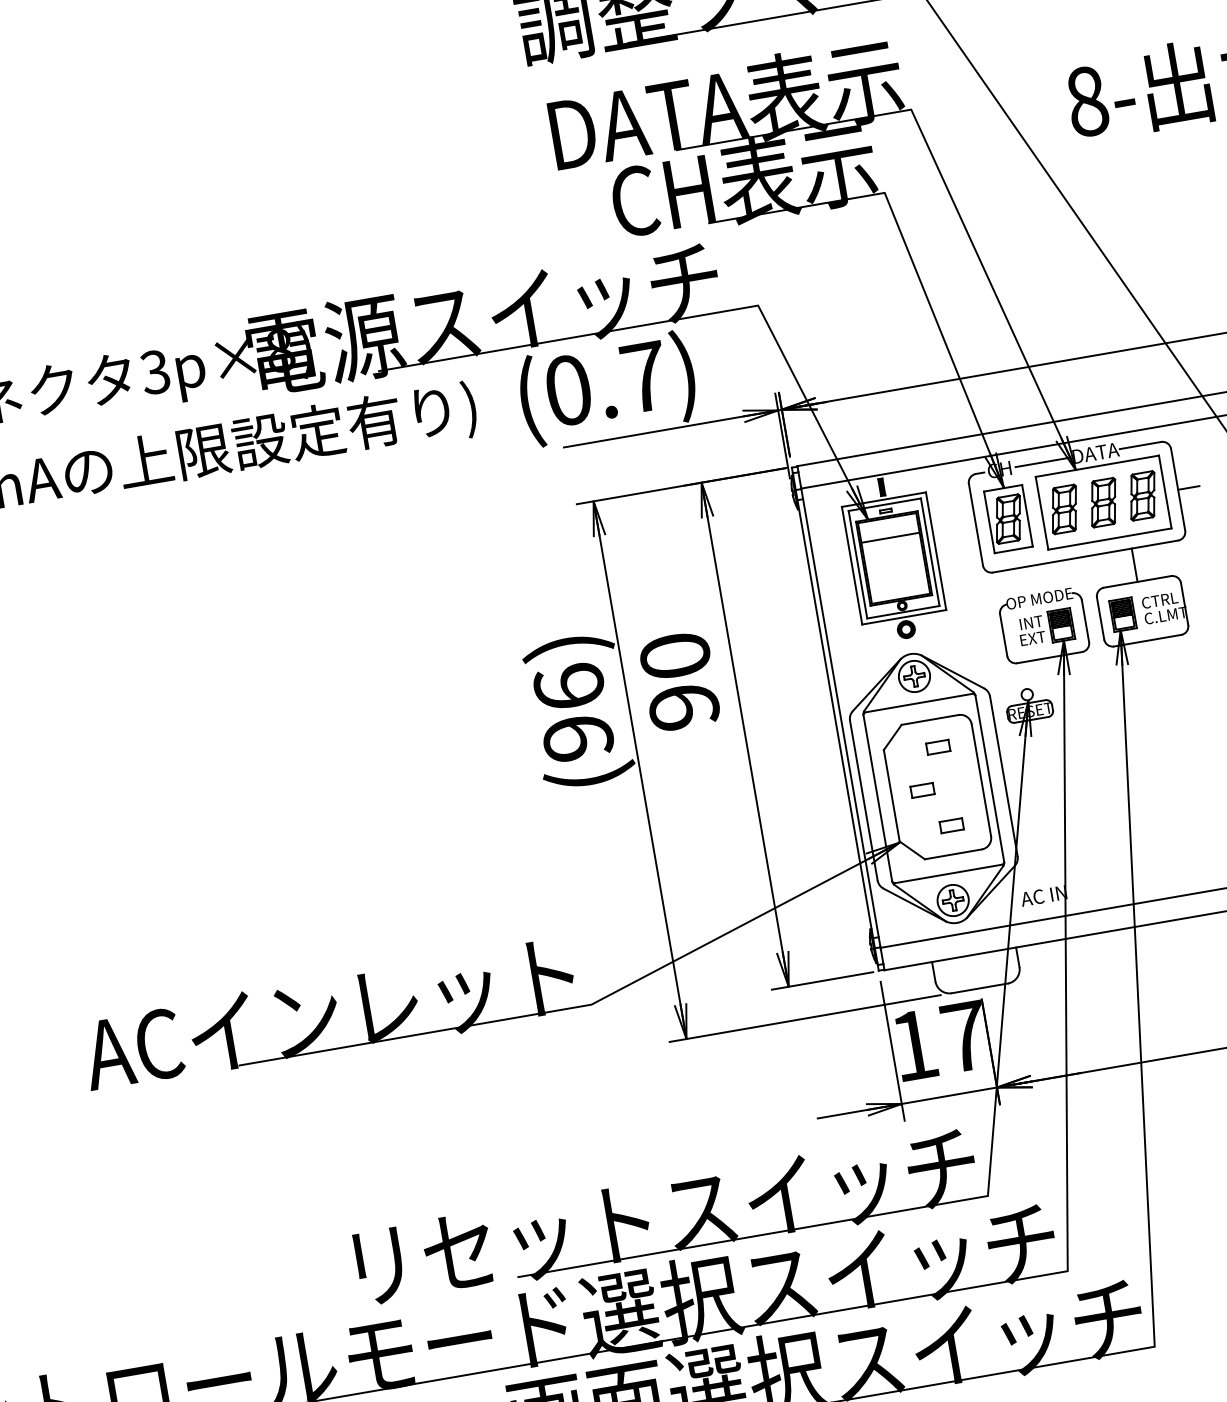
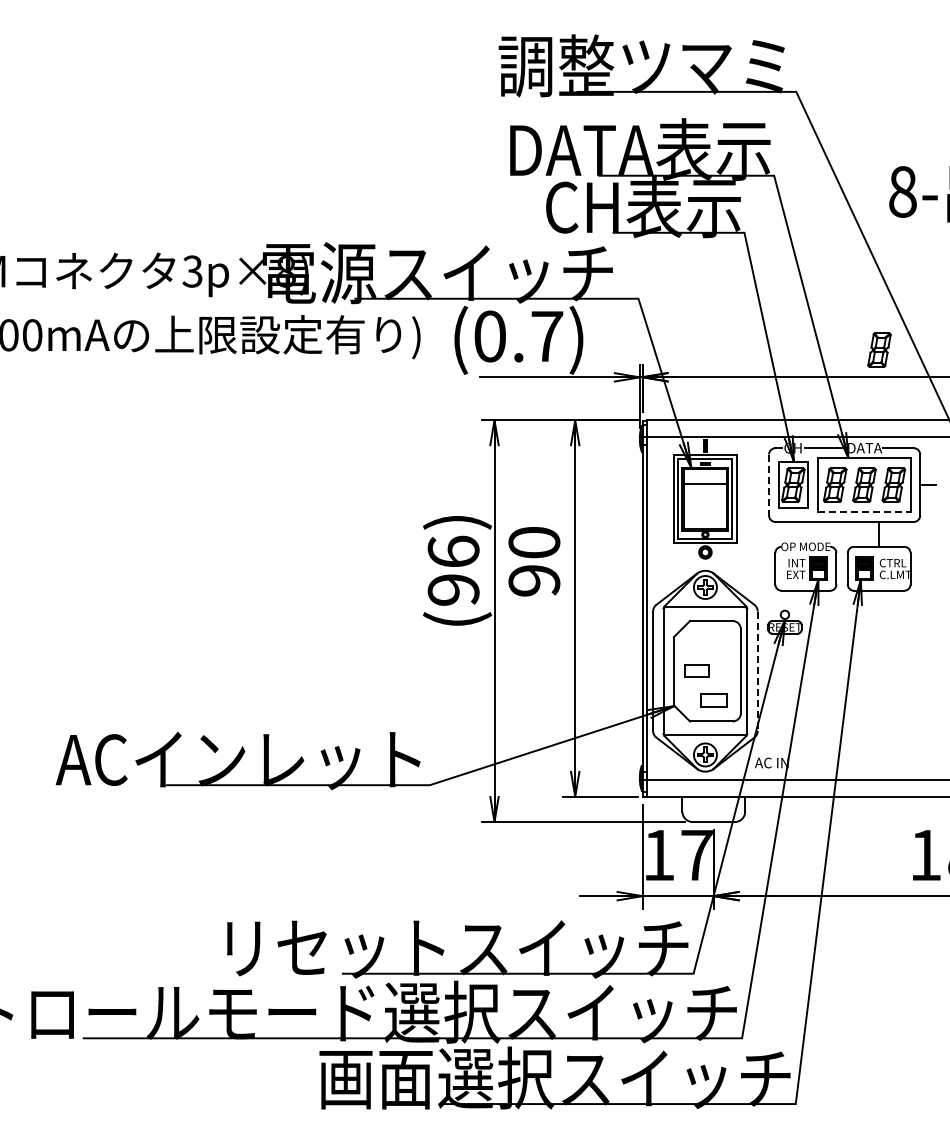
part: (1092, 317) -> (879, 349), added
line: (976, 525) -> (769, 485), solid -> dashed
line: (1111, 539) -> (865, 512), solid -> dashed
part: (937, 746) -> (713, 641), removed
line: (1003, 776) -> (757, 671), solid -> dashed
part: (921, 789) -> (696, 670), size x1.4
part: (951, 825) -> (713, 700), size x1.6

